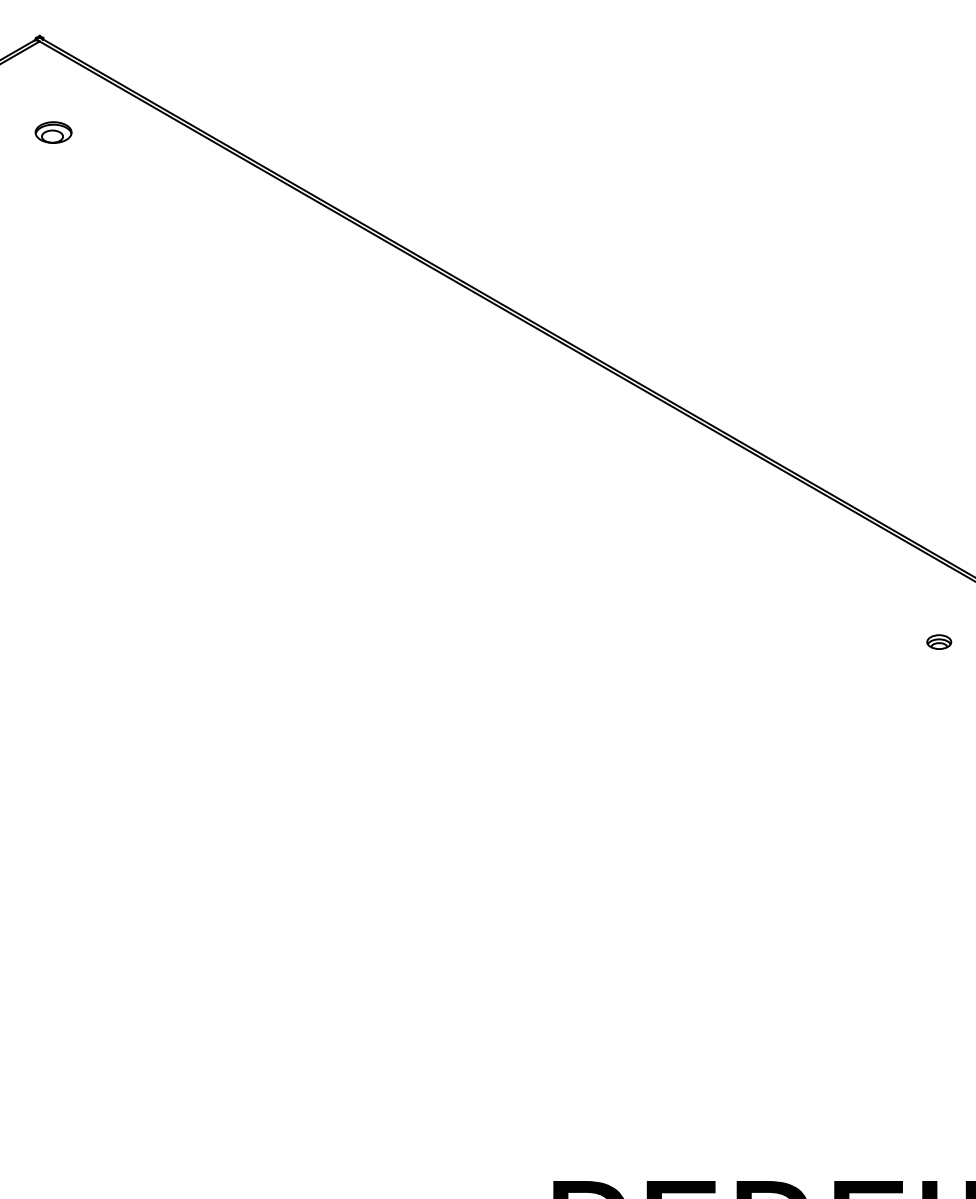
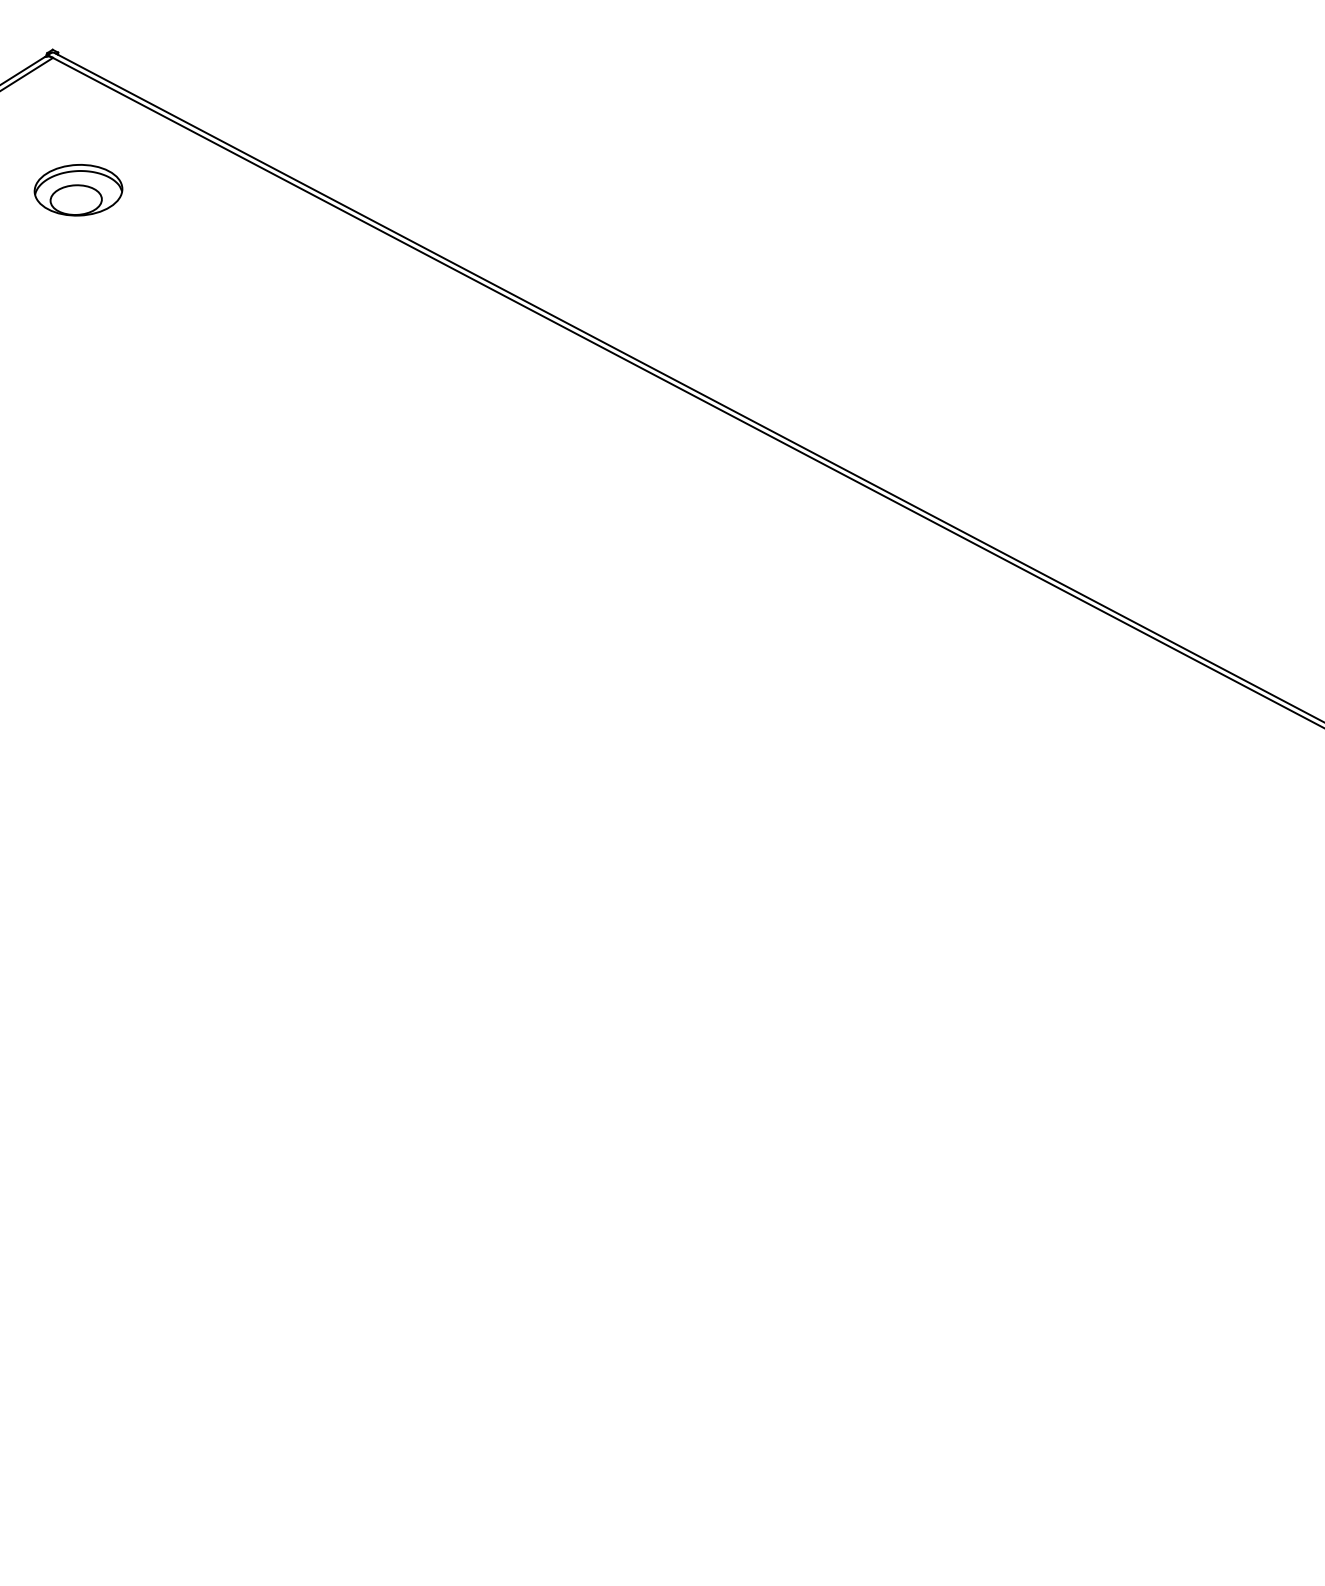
part: (53, 132) -> (78, 189), size x1.67

